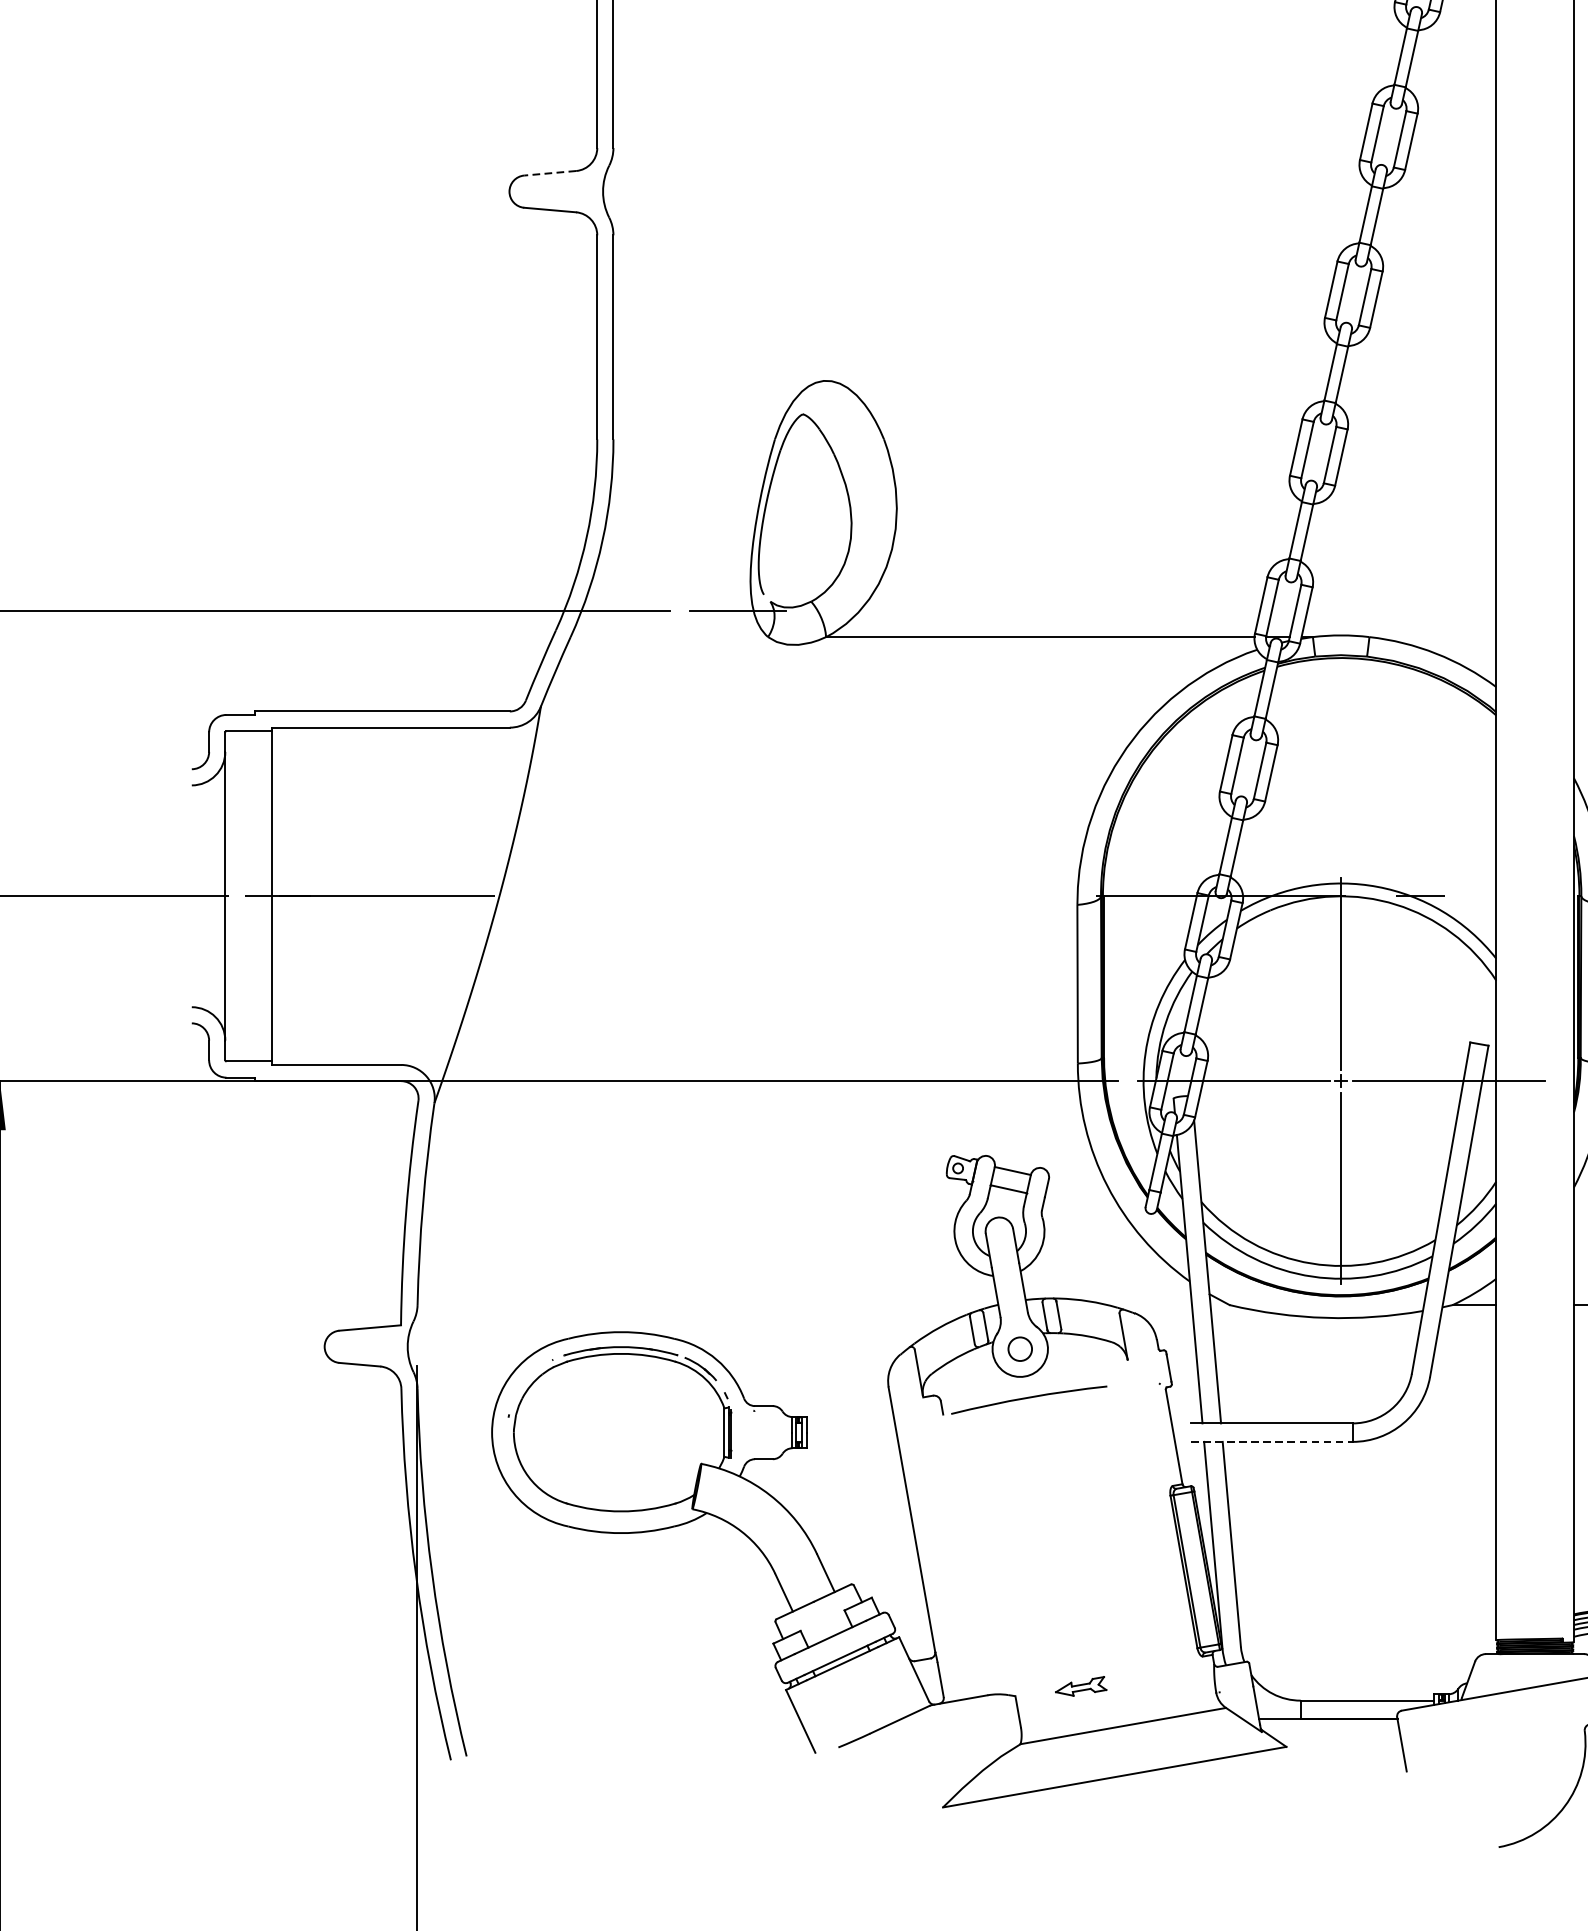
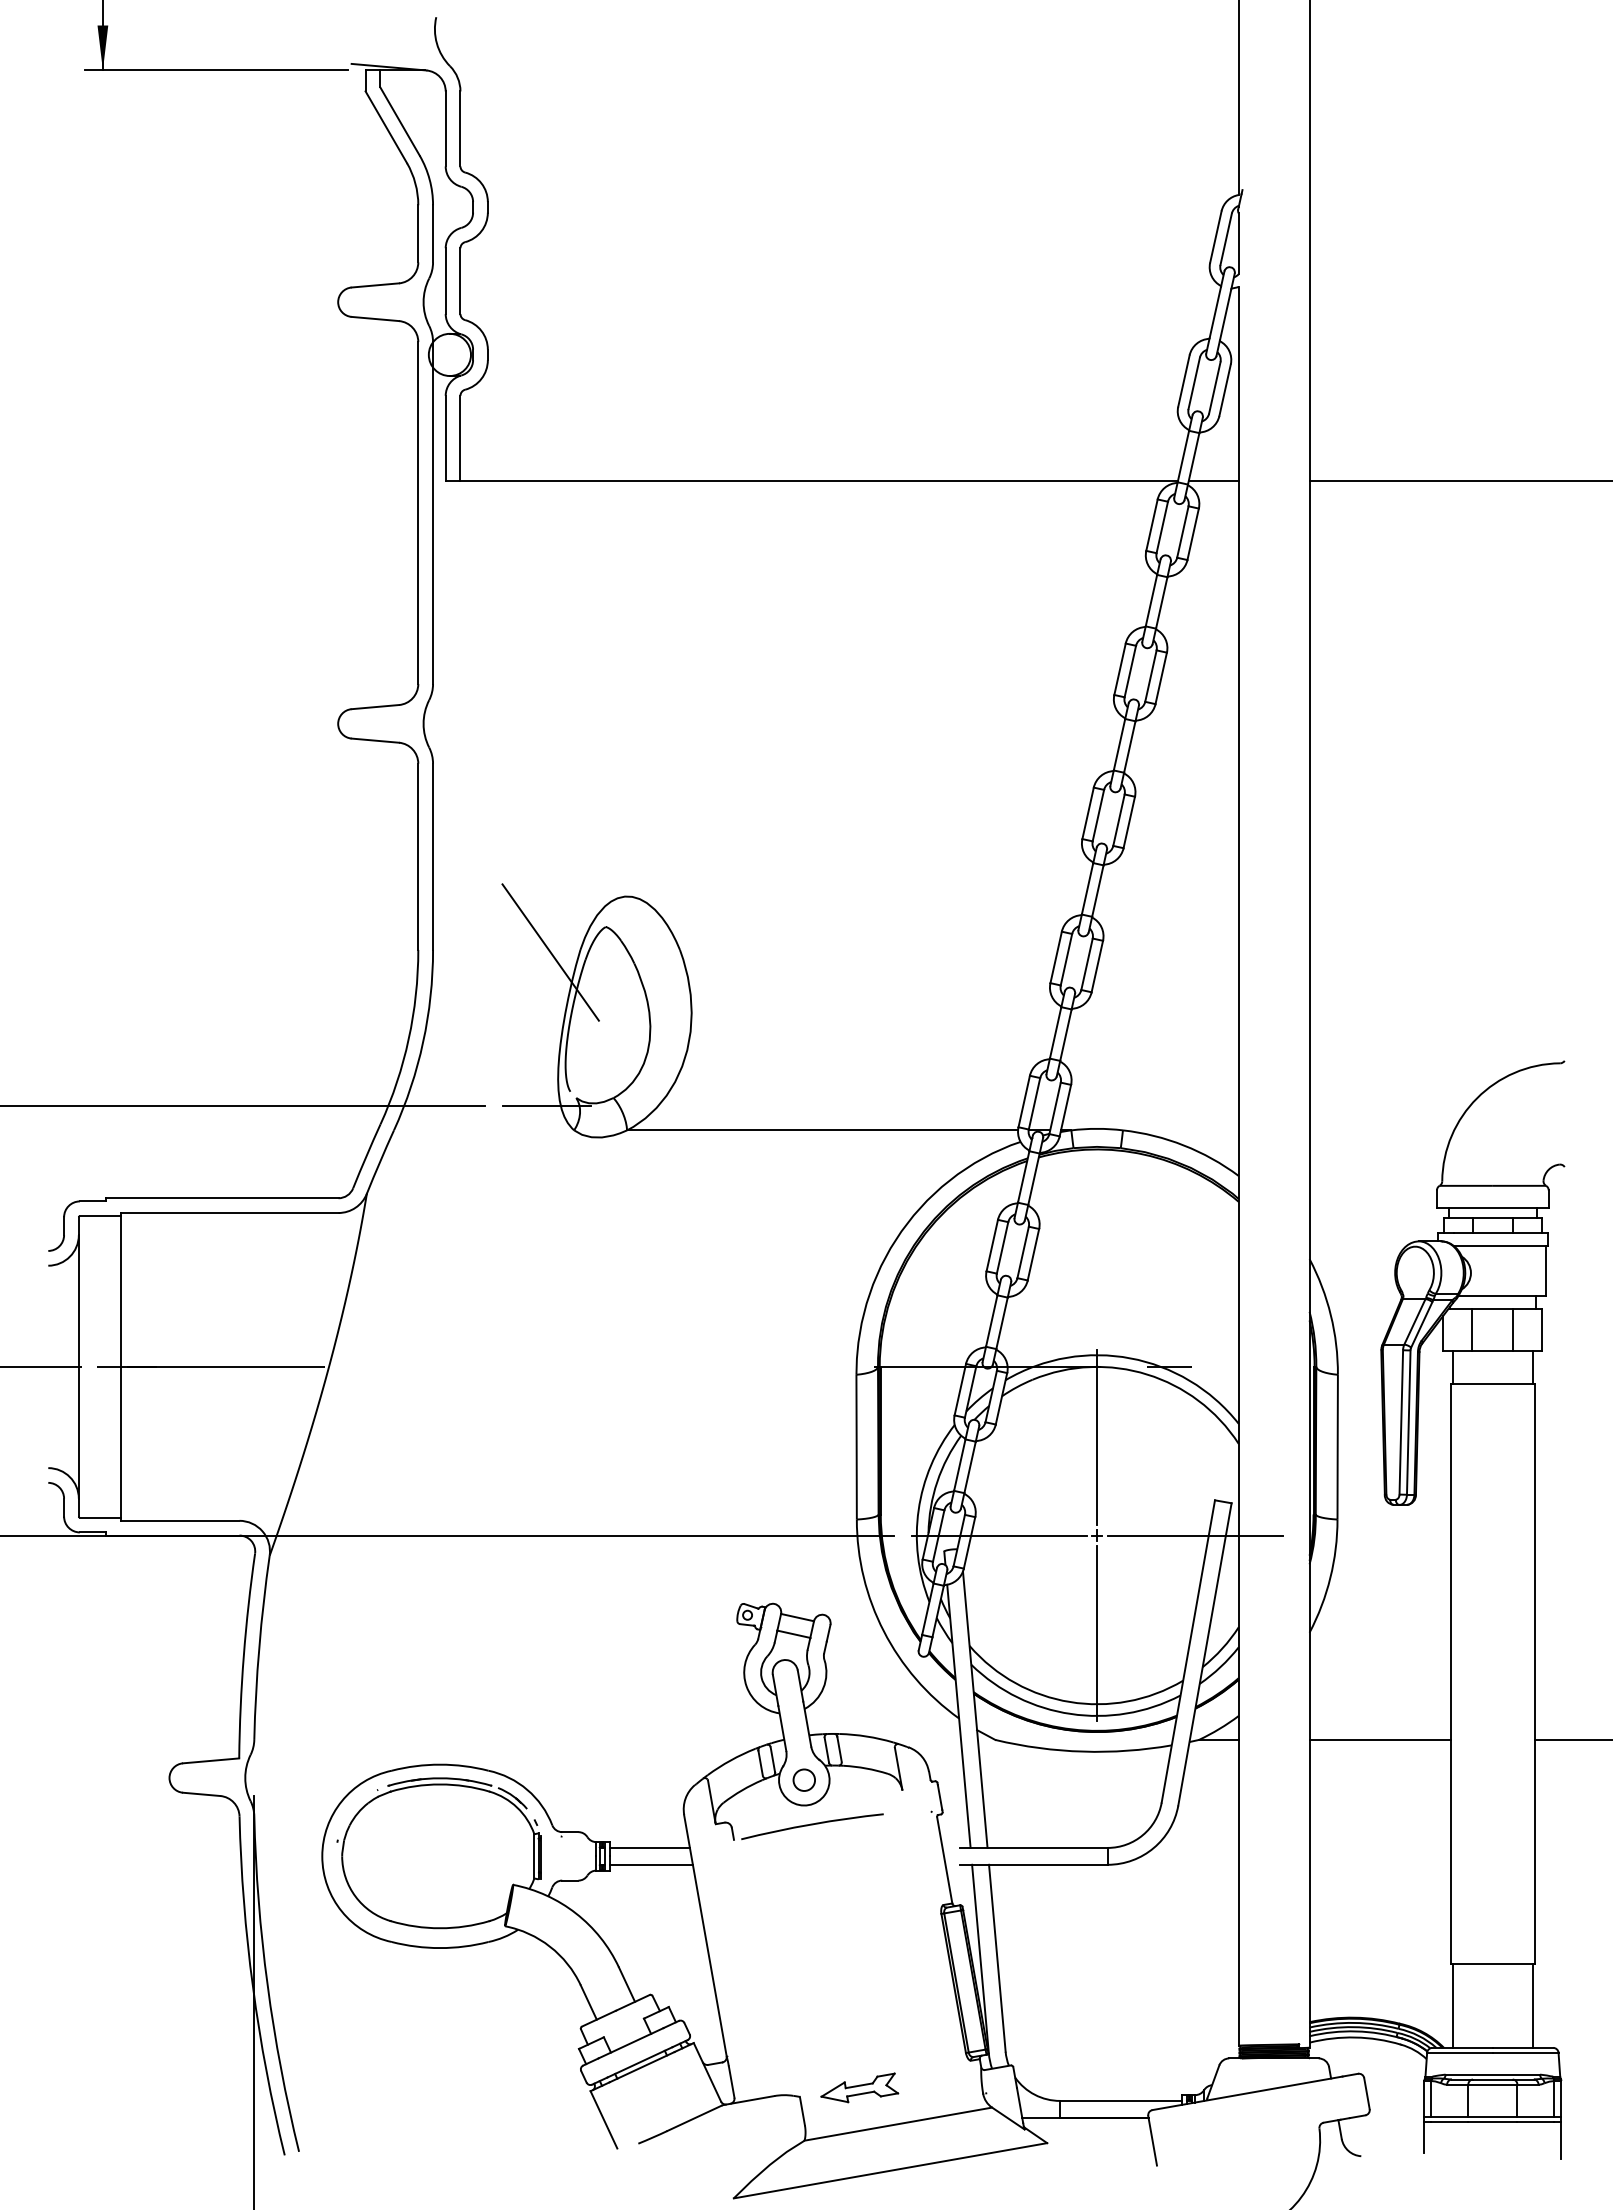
line: (550, 173) -> (375, 707), dashed -> solid
line: (742, 442) -> (550, 952), added
line: (850, 1422) -> (649, 1847), added
line: (852, 1441) -> (651, 1864), added
line: (1271, 1441) -> (1033, 1864), dashed -> solid
part: (1080, 1685) -> (859, 2087), size x1.67

